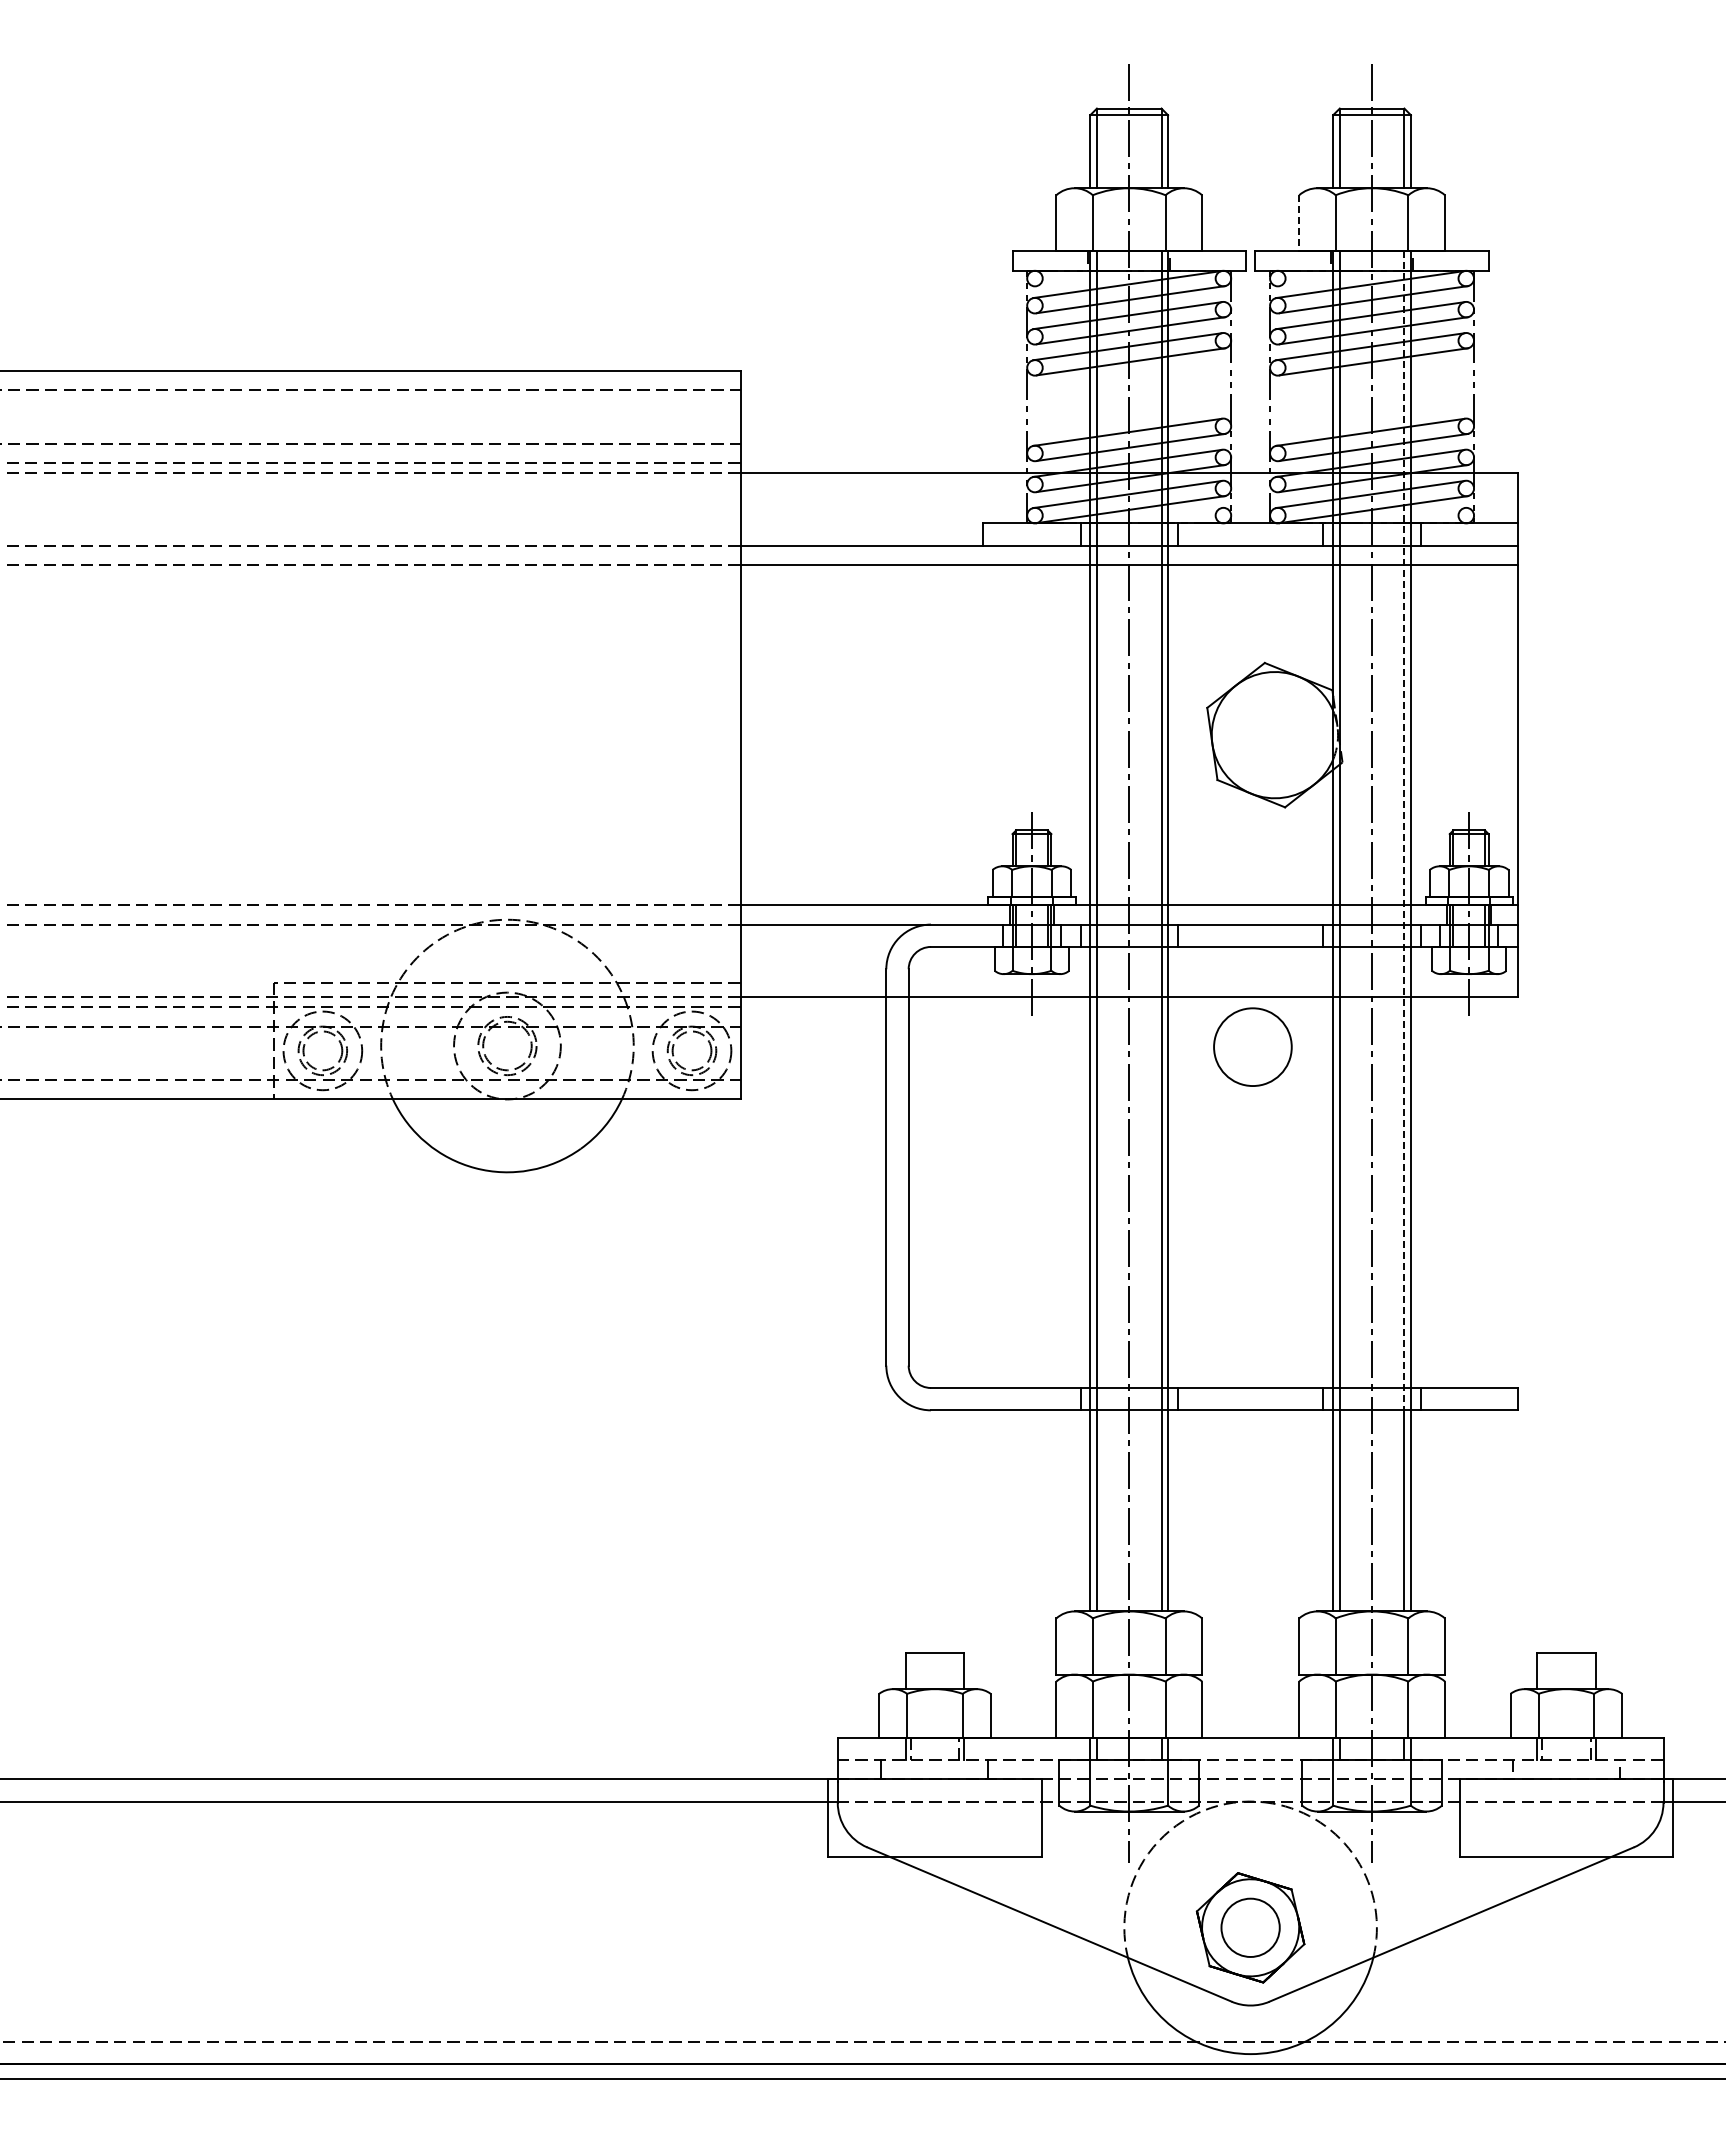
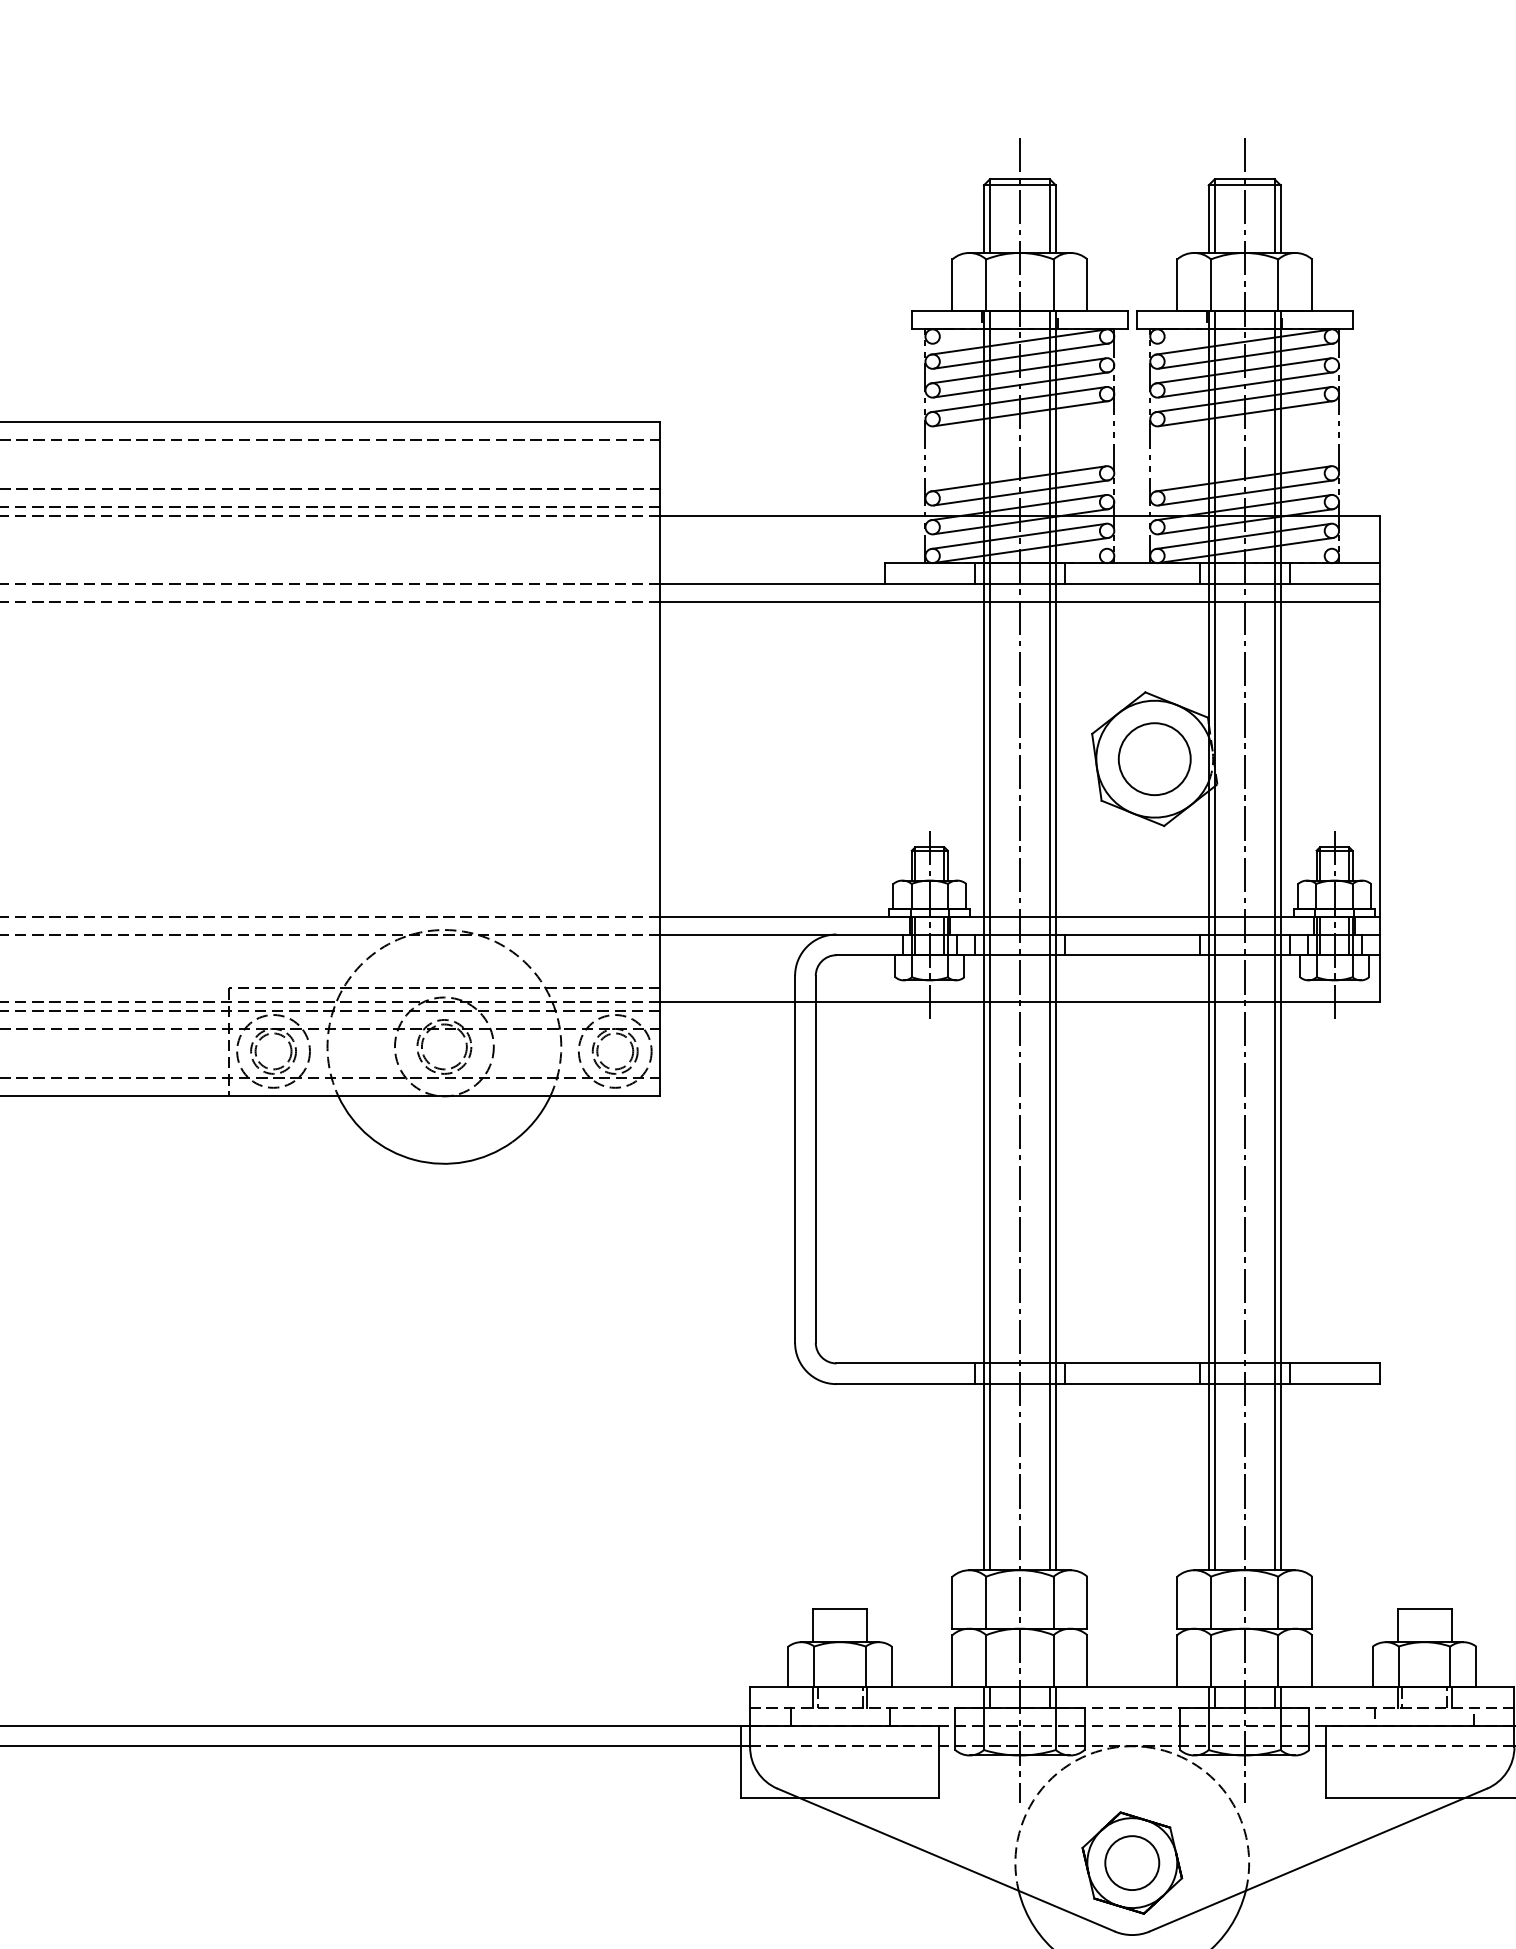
line: (1299, 223) -> (1177, 285), dashed -> solid
line: (1404, 831) -> (1274, 848), dashed -> solid
circle: (1252, 1046) -> (1154, 758), moved

